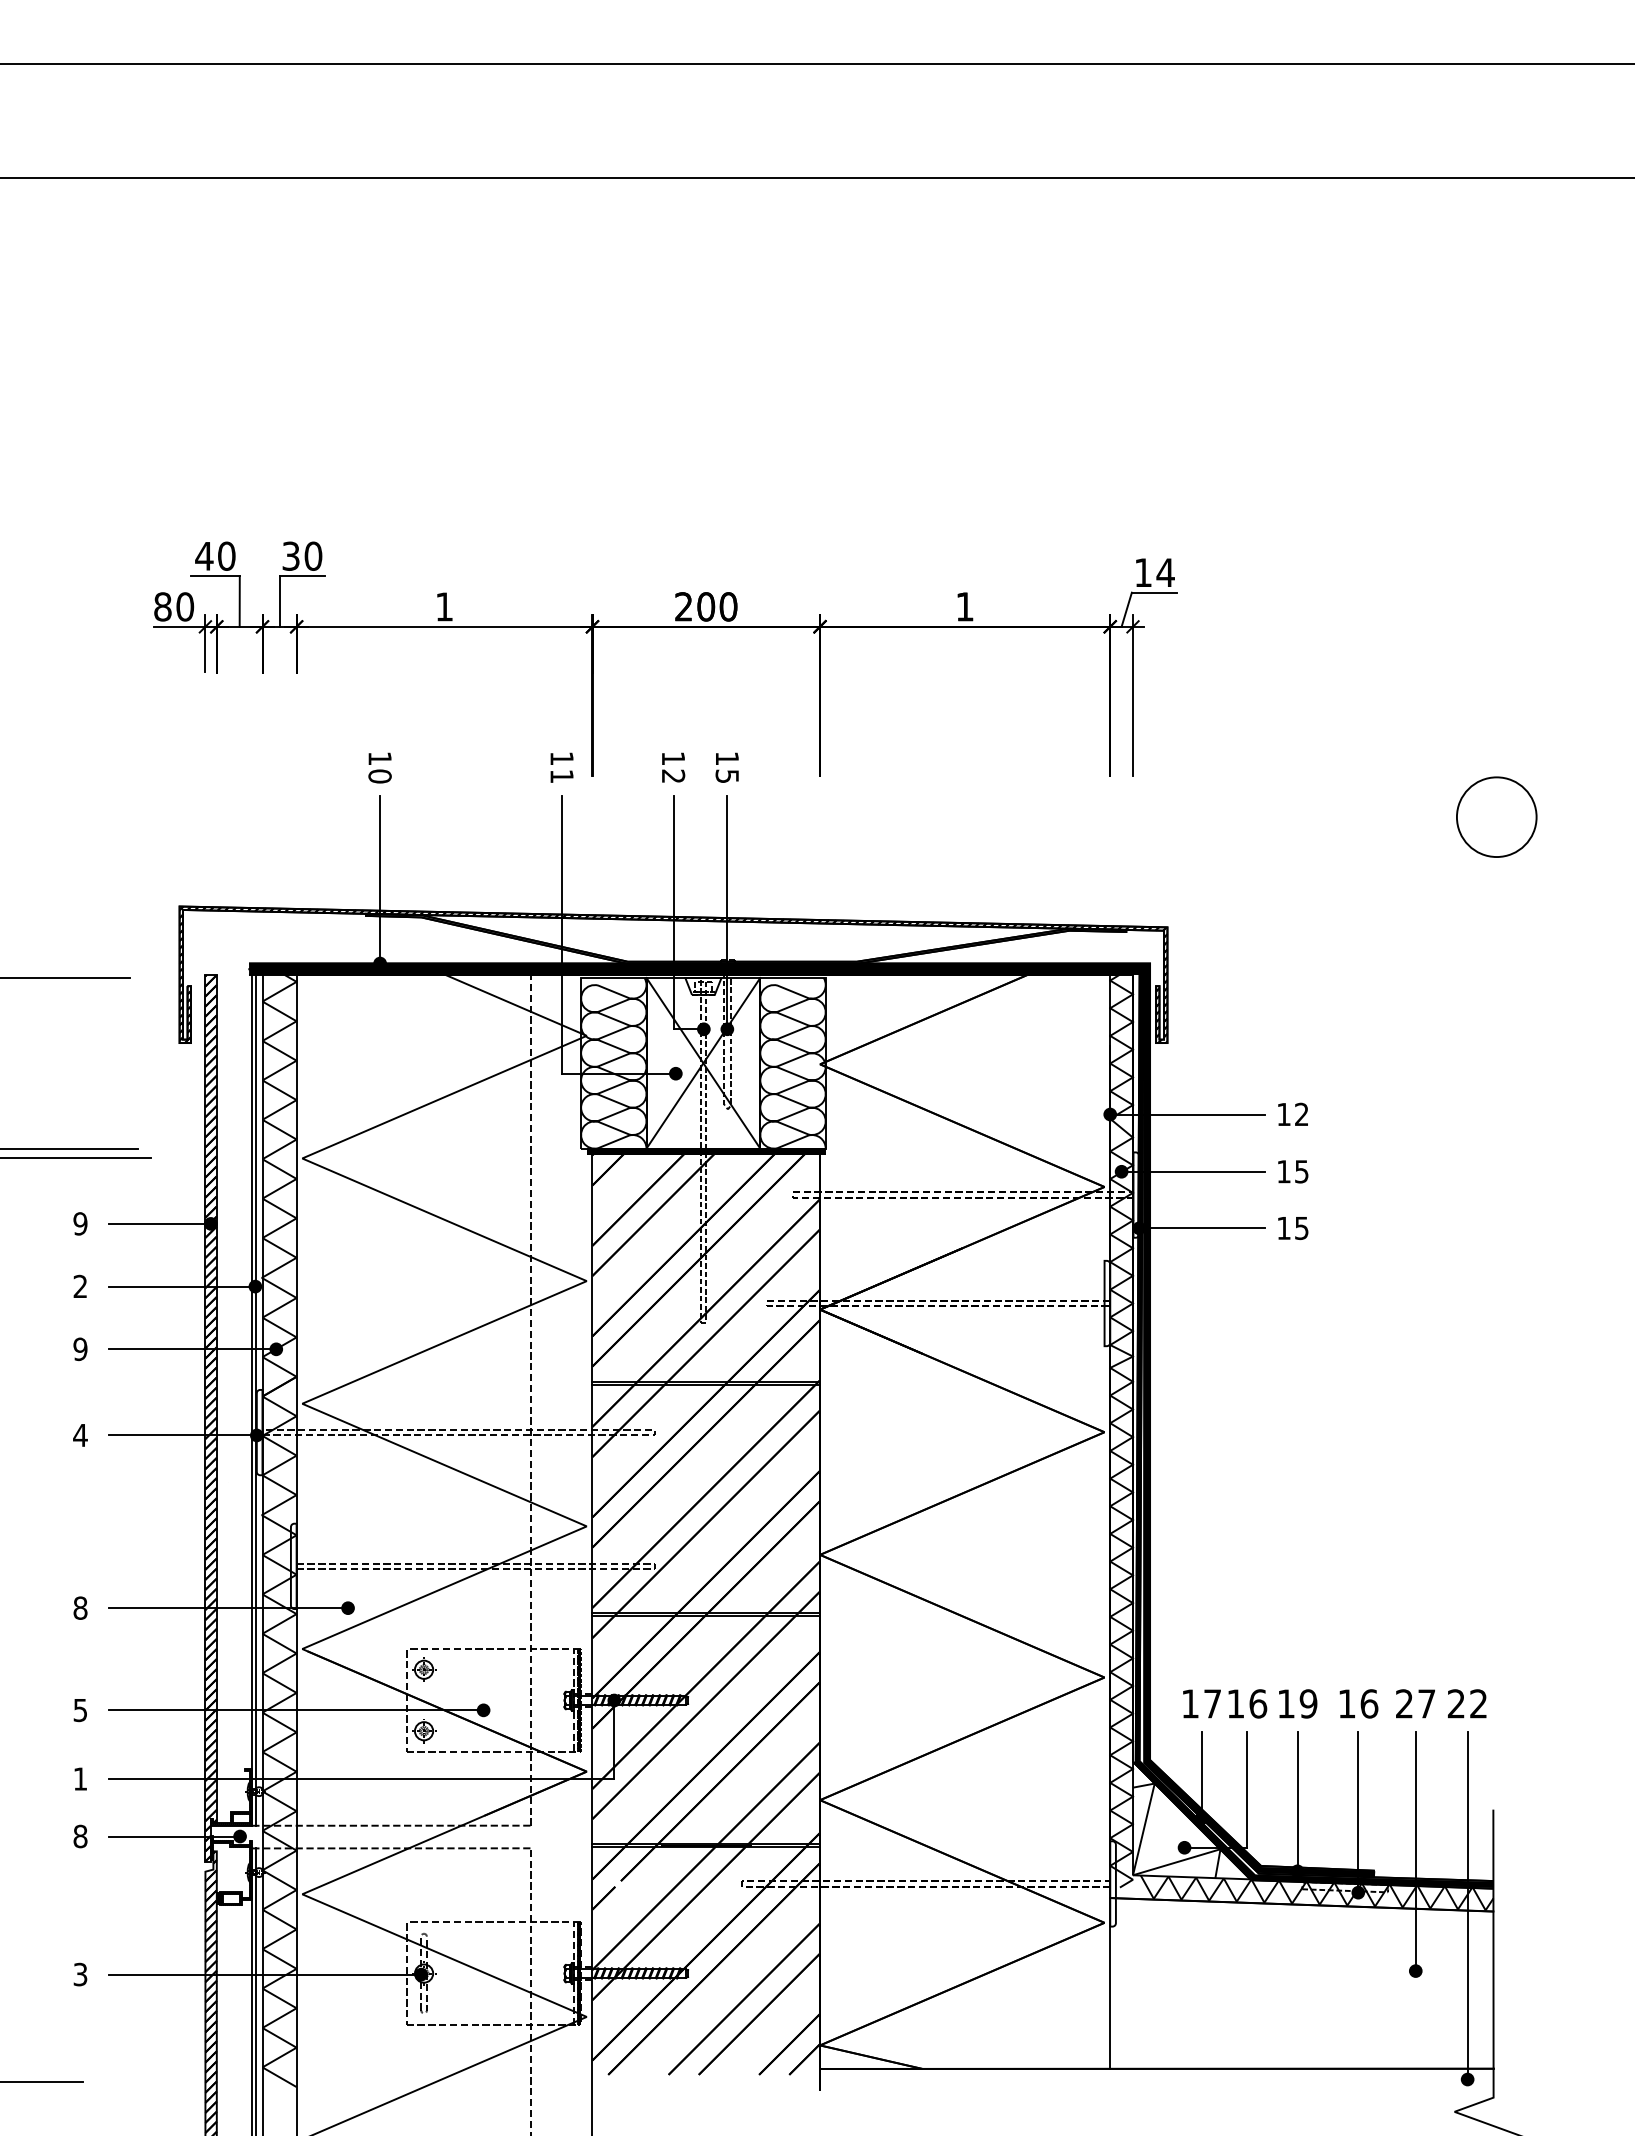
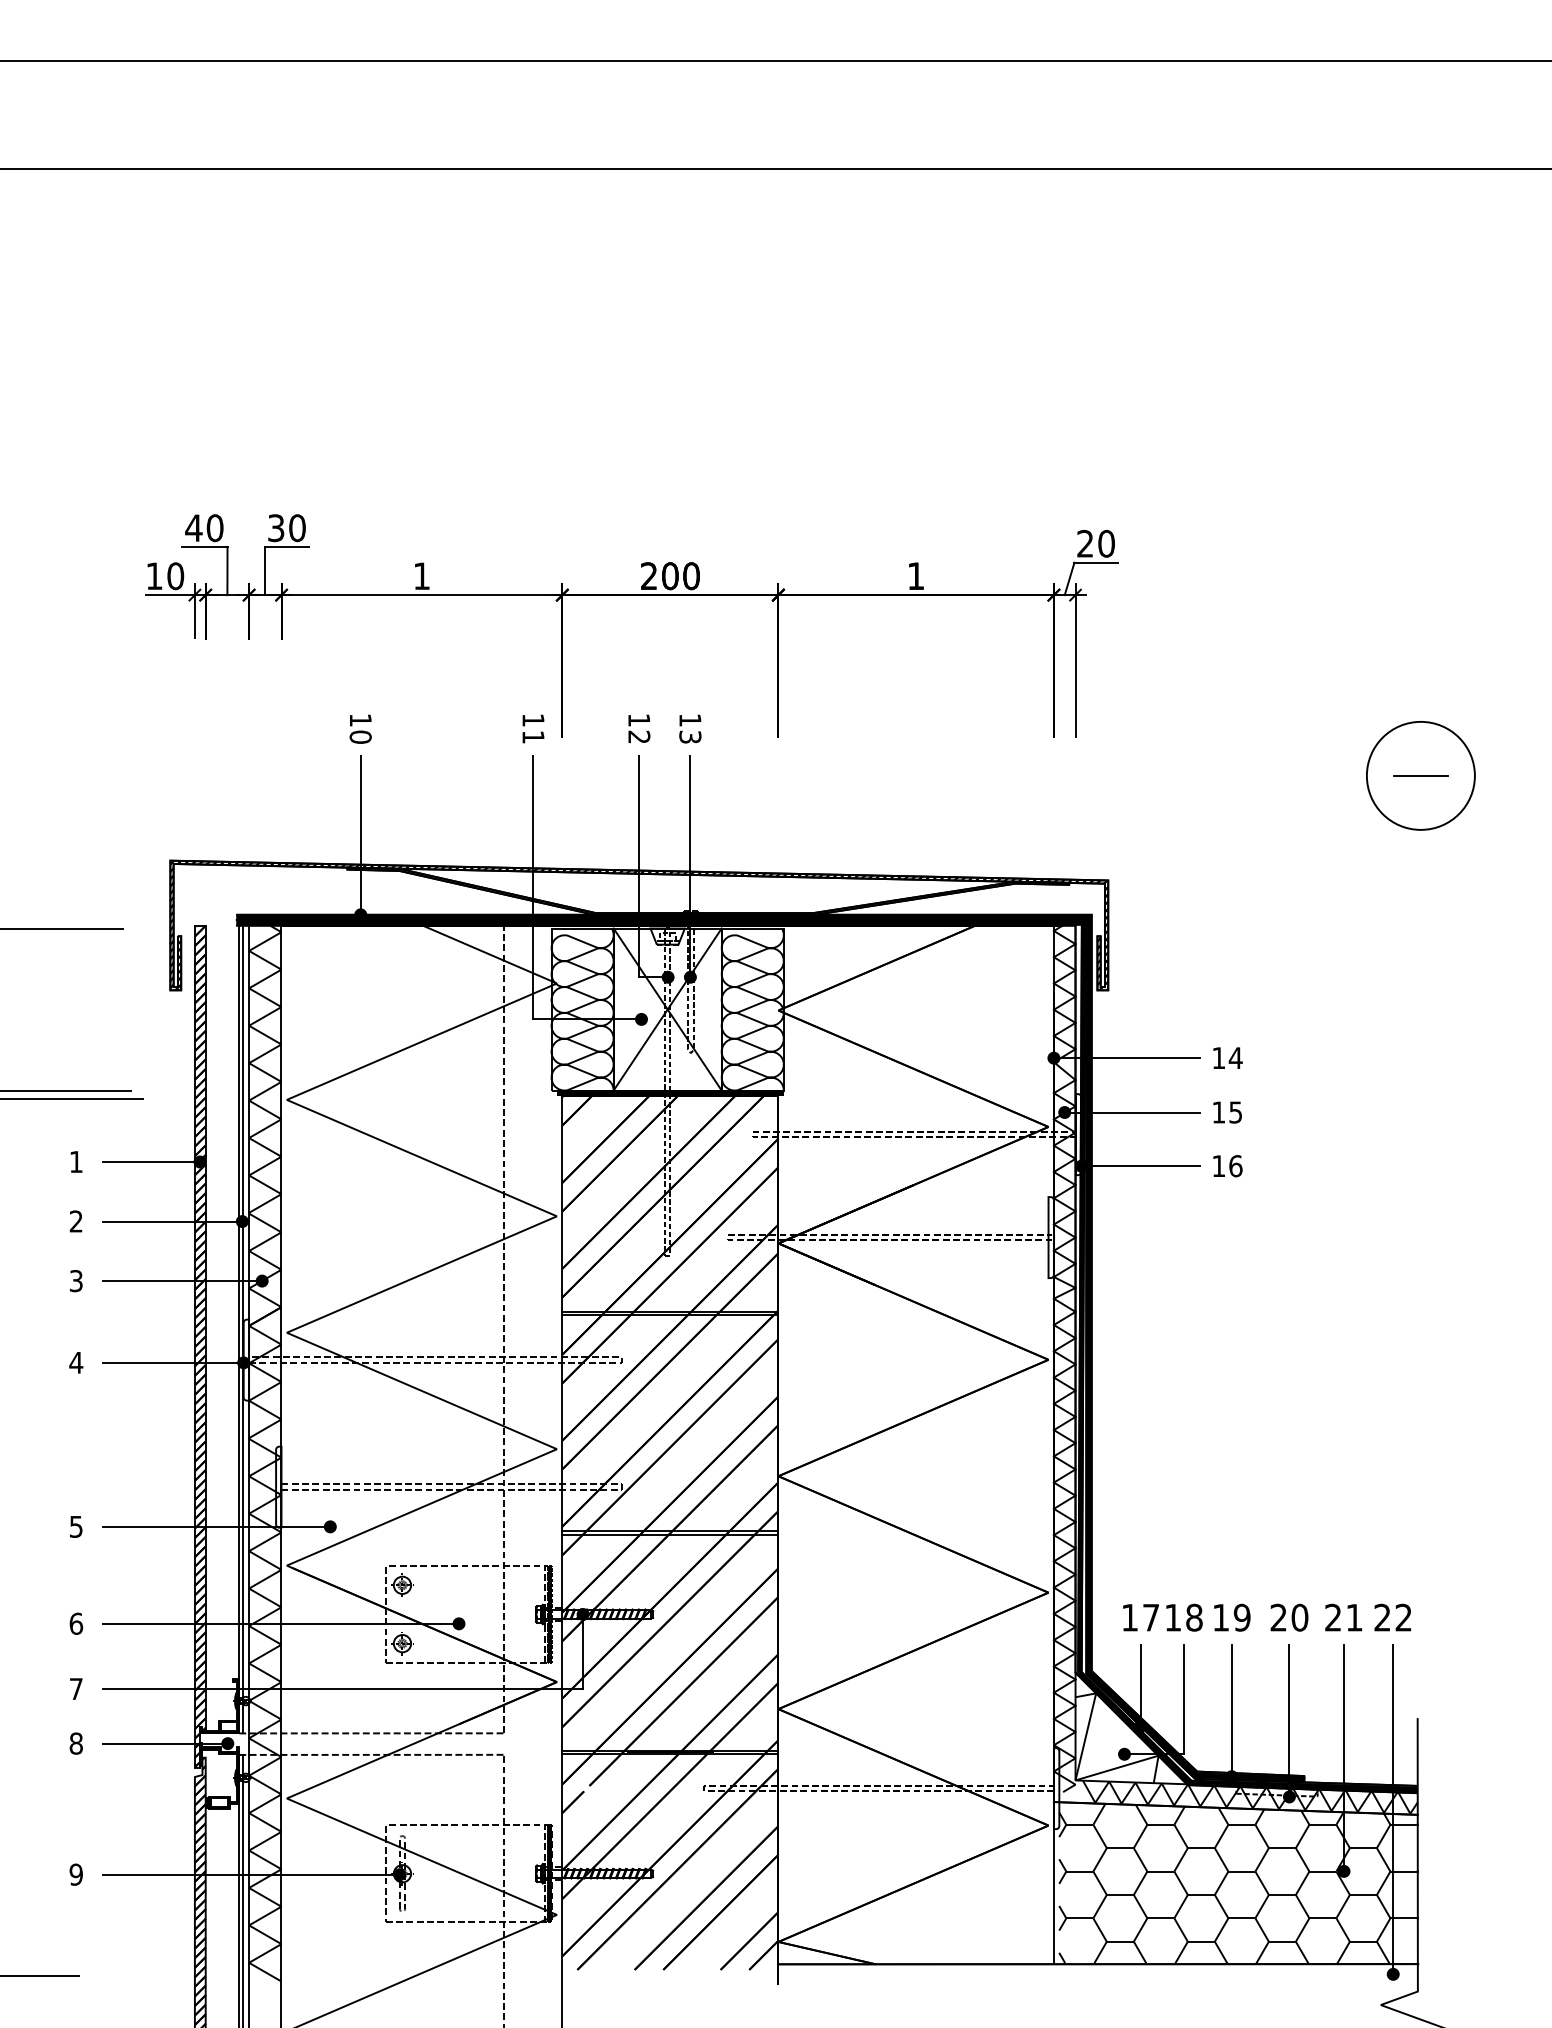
text: (1154, 572) -> (1095, 543), 14 -> 20
text: (162, 606) -> (154, 575), 80 -> 10
text: (727, 776) -> (690, 737), 15 -> 13
circle: (1496, 817) -> (1420, 776), size x1.43
line: (1496, 817) -> (1420, 776), added
text: (1301, 1113) -> (1235, 1057), 12 -> 14
text: (80, 1223) -> (76, 1161), 9 -> 1
text: (1301, 1228) -> (1235, 1166), 15 -> 16
text: (80, 1348) -> (76, 1280), 9 -> 3
text: (80, 1607) -> (76, 1526), 8 -> 5
text: (1258, 1703) -> (1194, 1617), 16 -> 18
text: (1358, 1703) -> (1289, 1617), 16 -> 20
text: (1426, 1703) -> (1354, 1617), 27 -> 21
text: (80, 1710) -> (76, 1623), 5 -> 6
text: (80, 1778) -> (76, 1688), 1 -> 7
text: (80, 1974) -> (76, 1874), 3 -> 9
hatch: (1304, 1984) -> (1238, 1884), added

